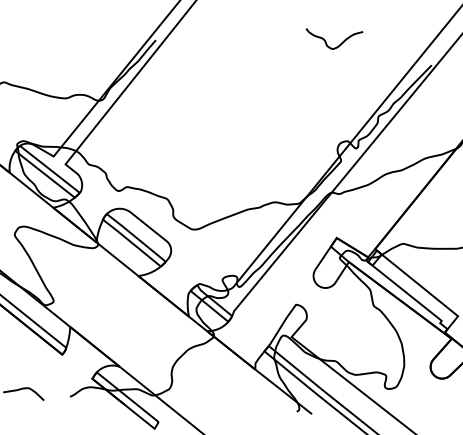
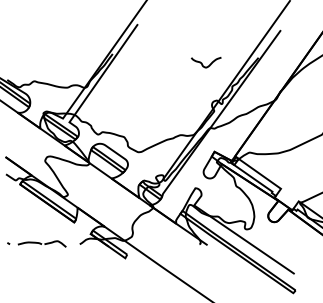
curve: (328, 42) -> (203, 64), moved

